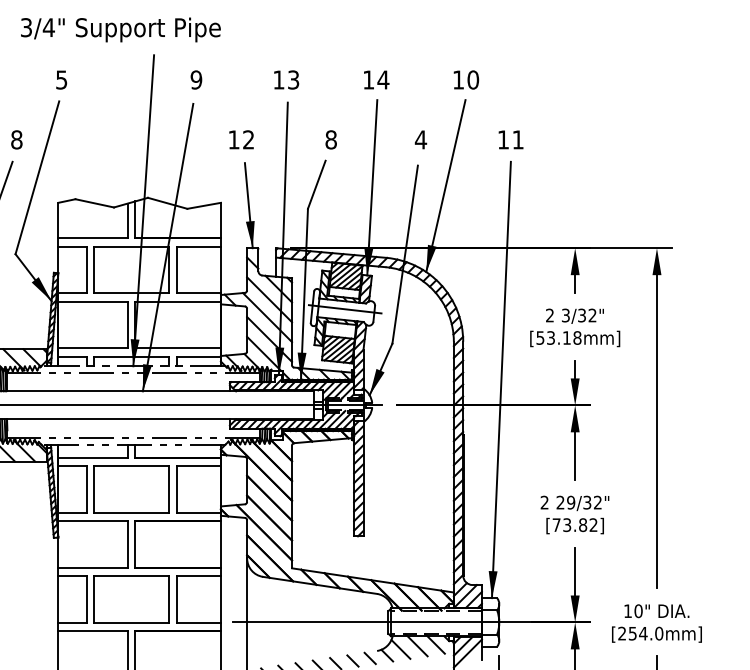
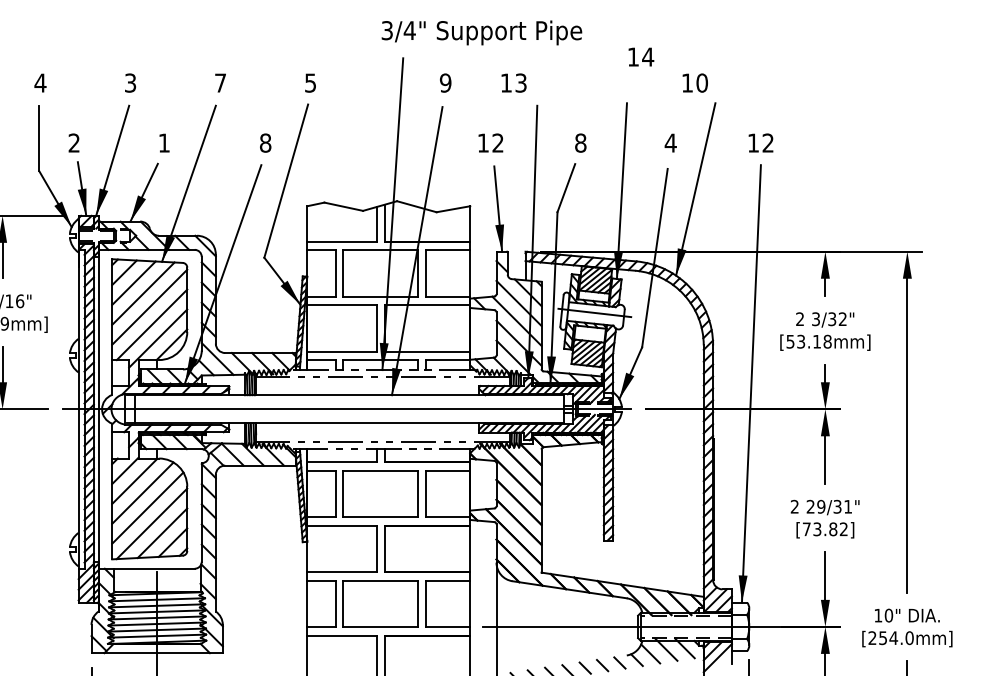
text: (120, 29) -> (481, 32), moved
text: (286, 79) -> (513, 82), moved
text: (376, 79) -> (641, 56), moved
text: (465, 79) -> (694, 82), moved
text: (517, 139) -> (767, 142), 11 -> 12
text: (597, 502) -> (847, 506), 29/32" -> 29/31"

